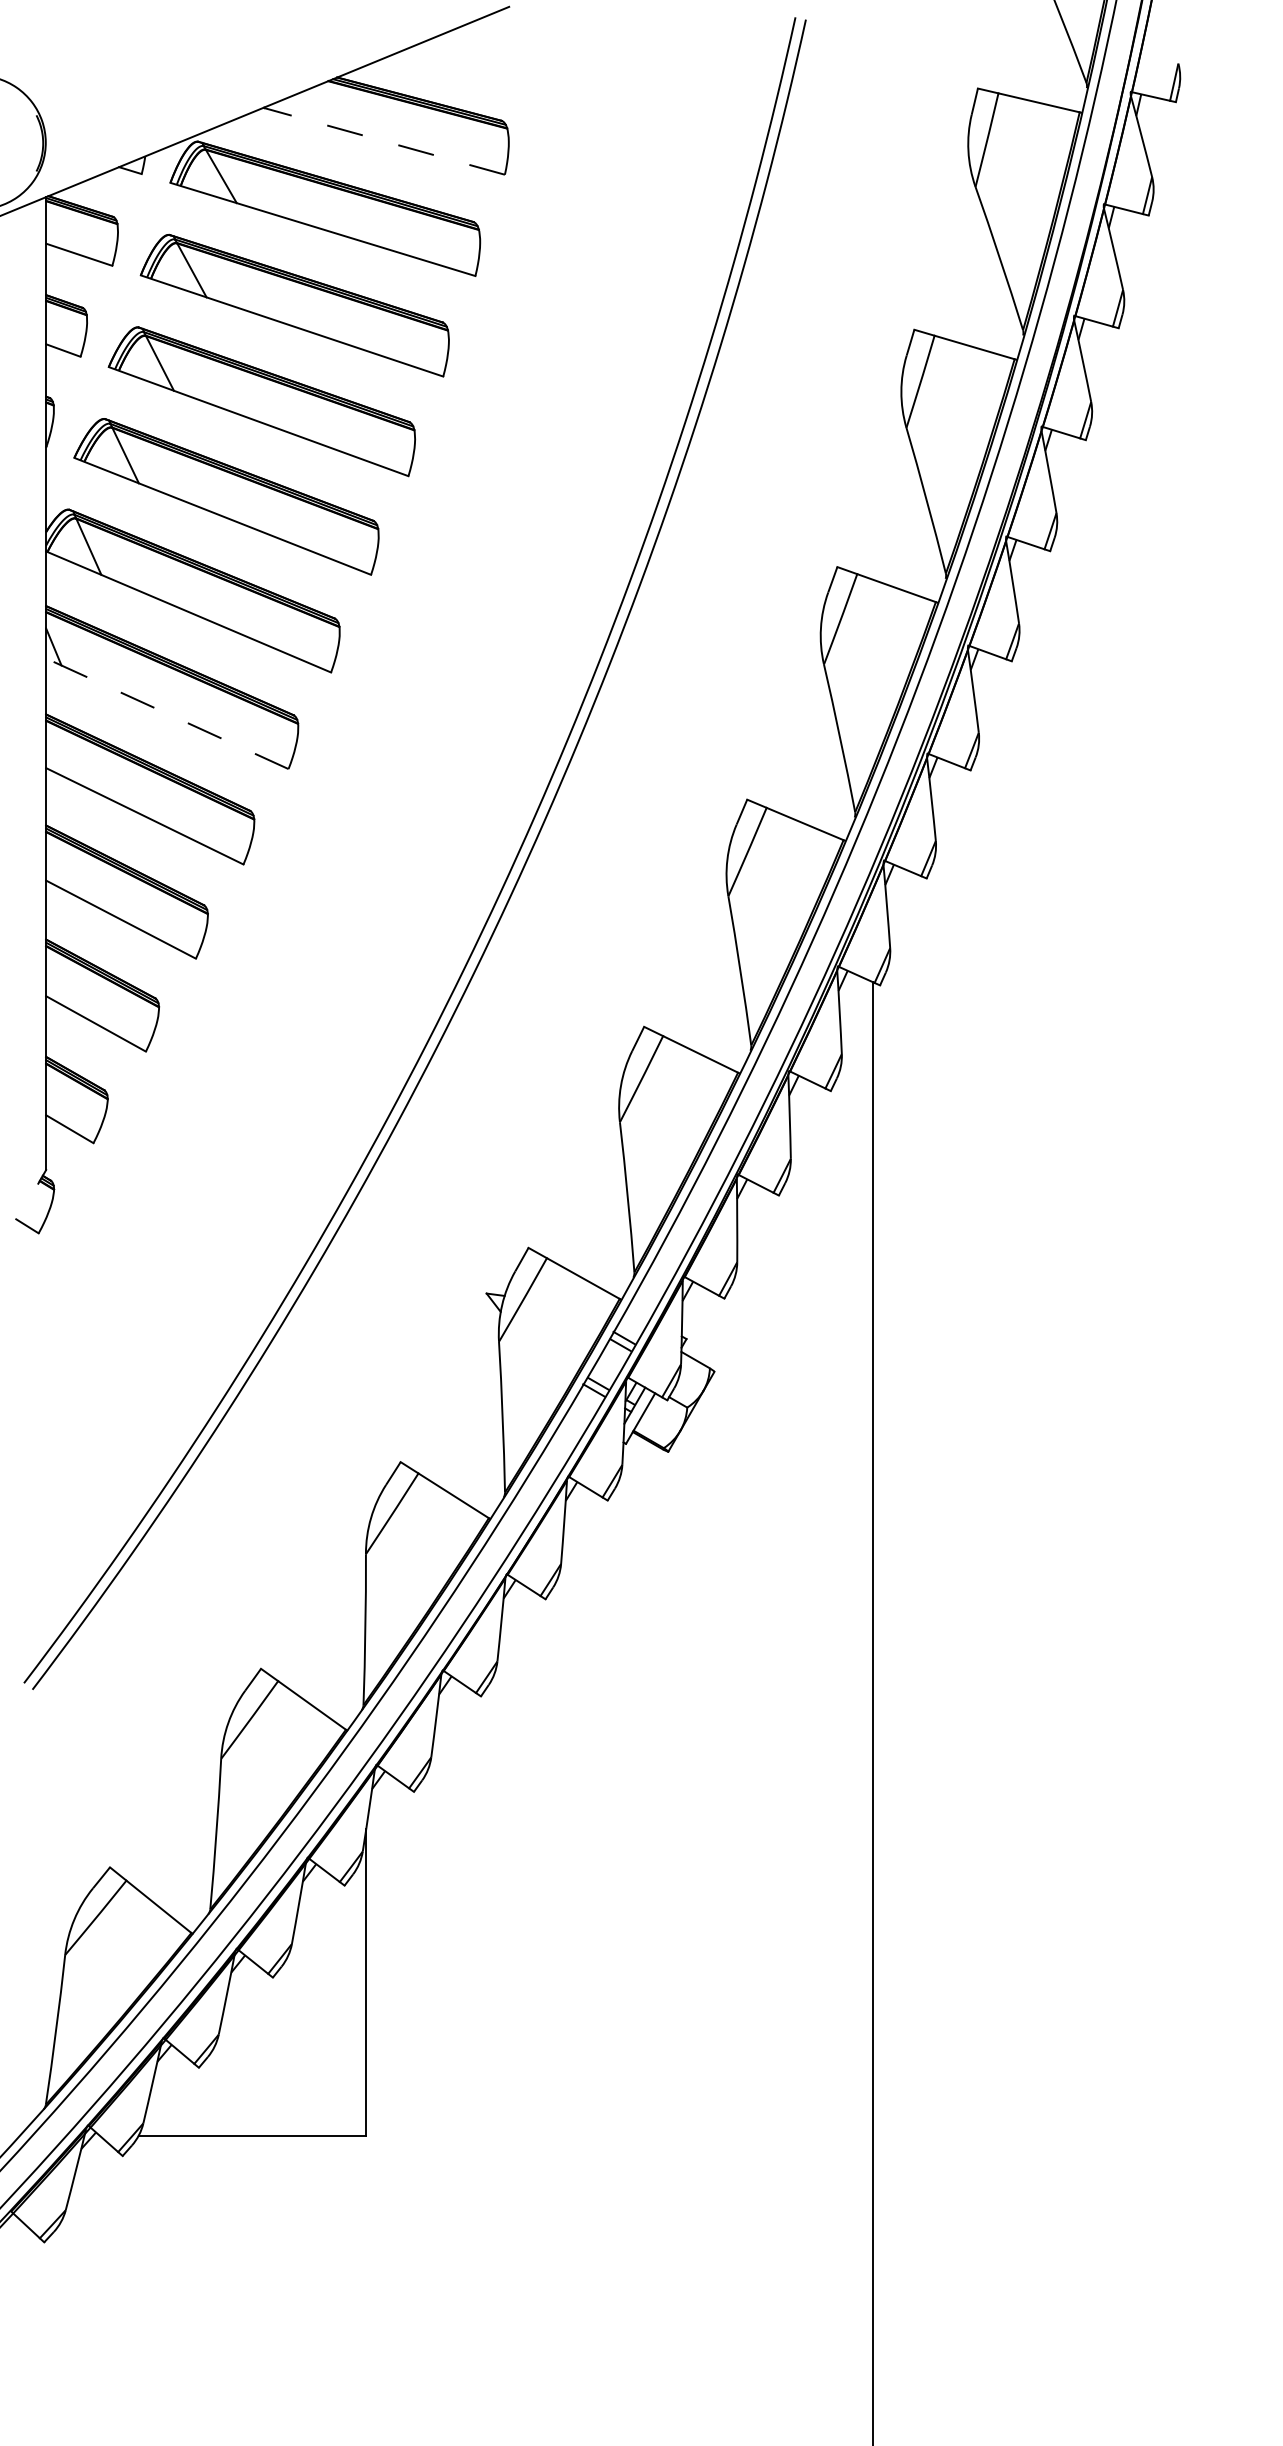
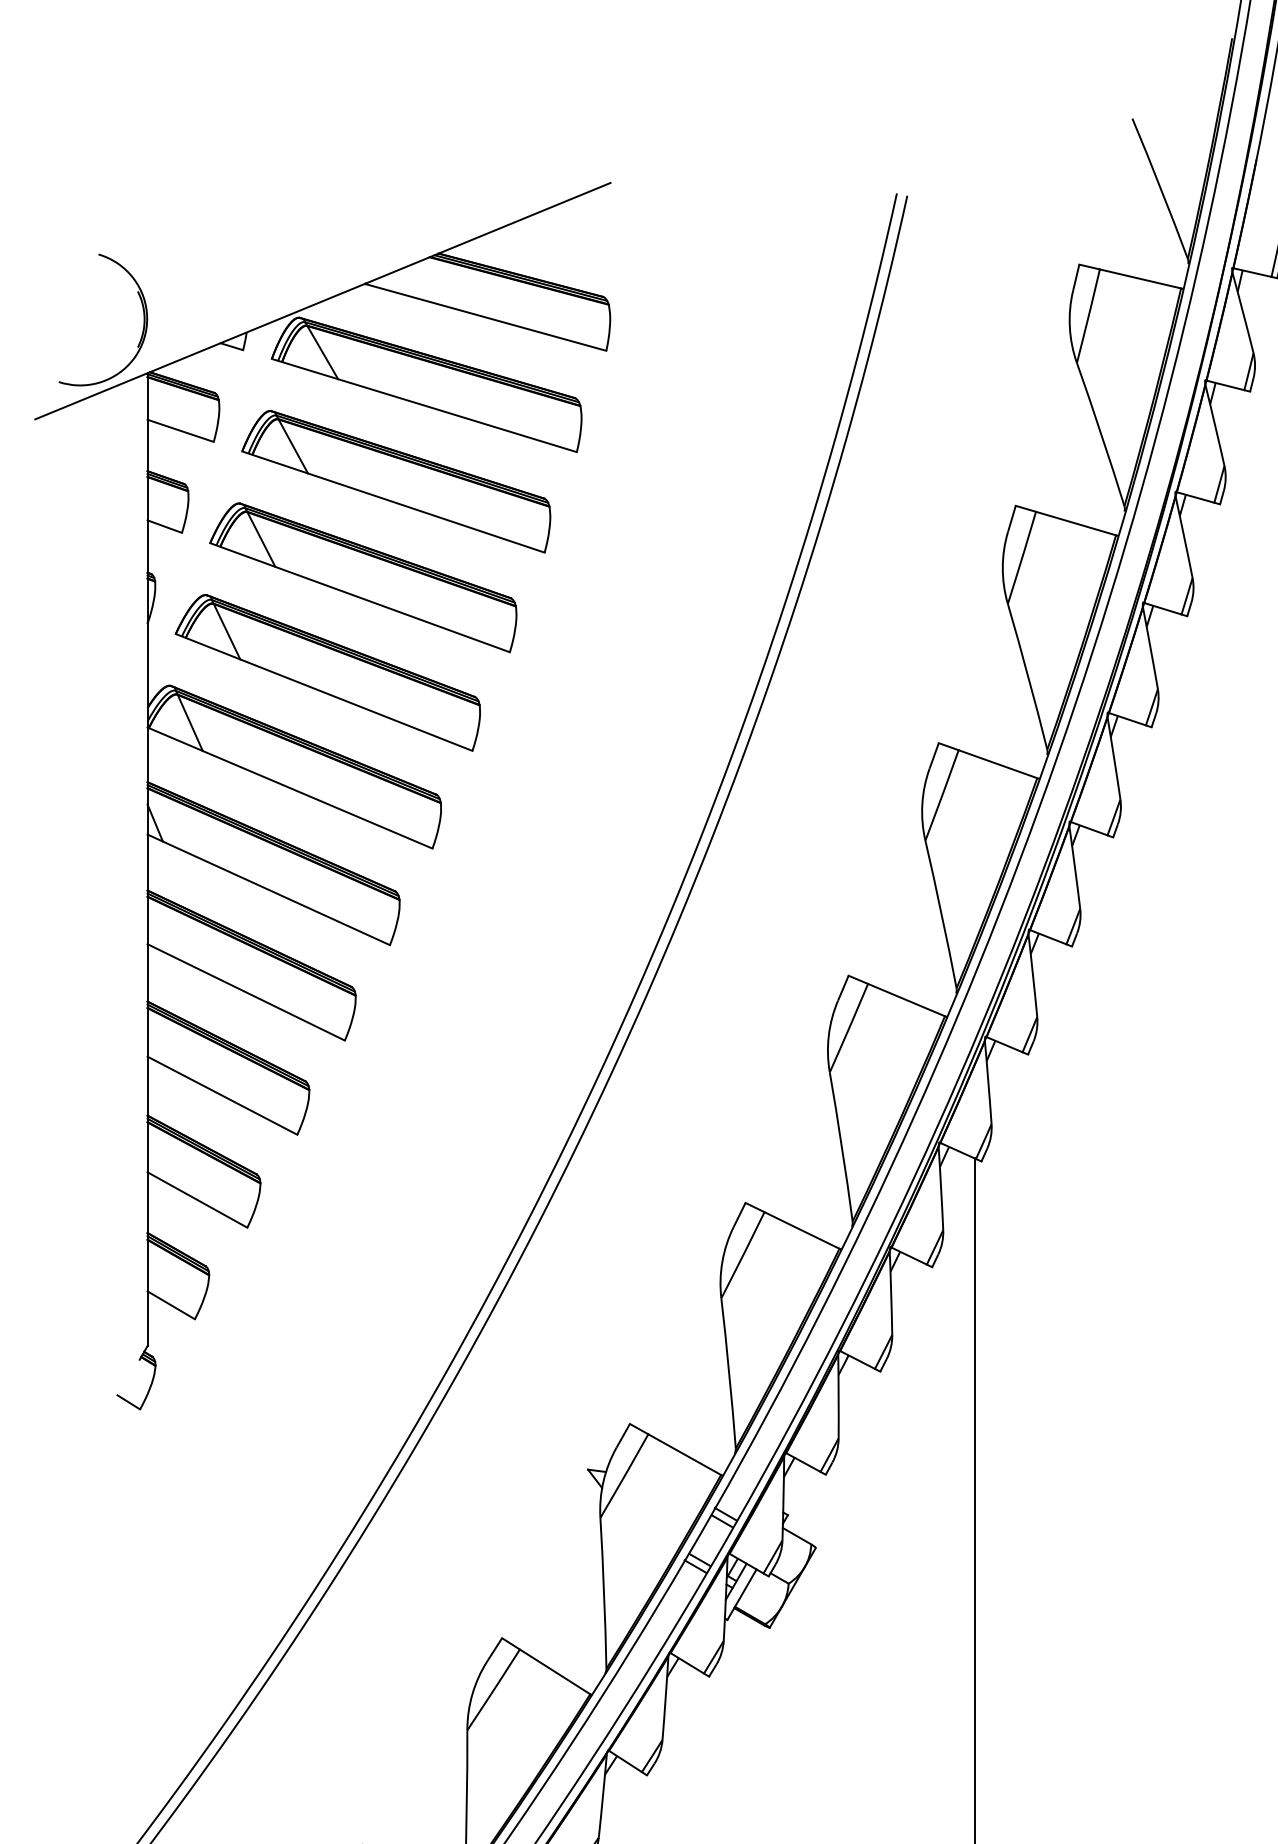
line: (383, 141) -> (484, 317), dashed -> solid
line: (166, 713) -> (267, 889), dashed -> solid

